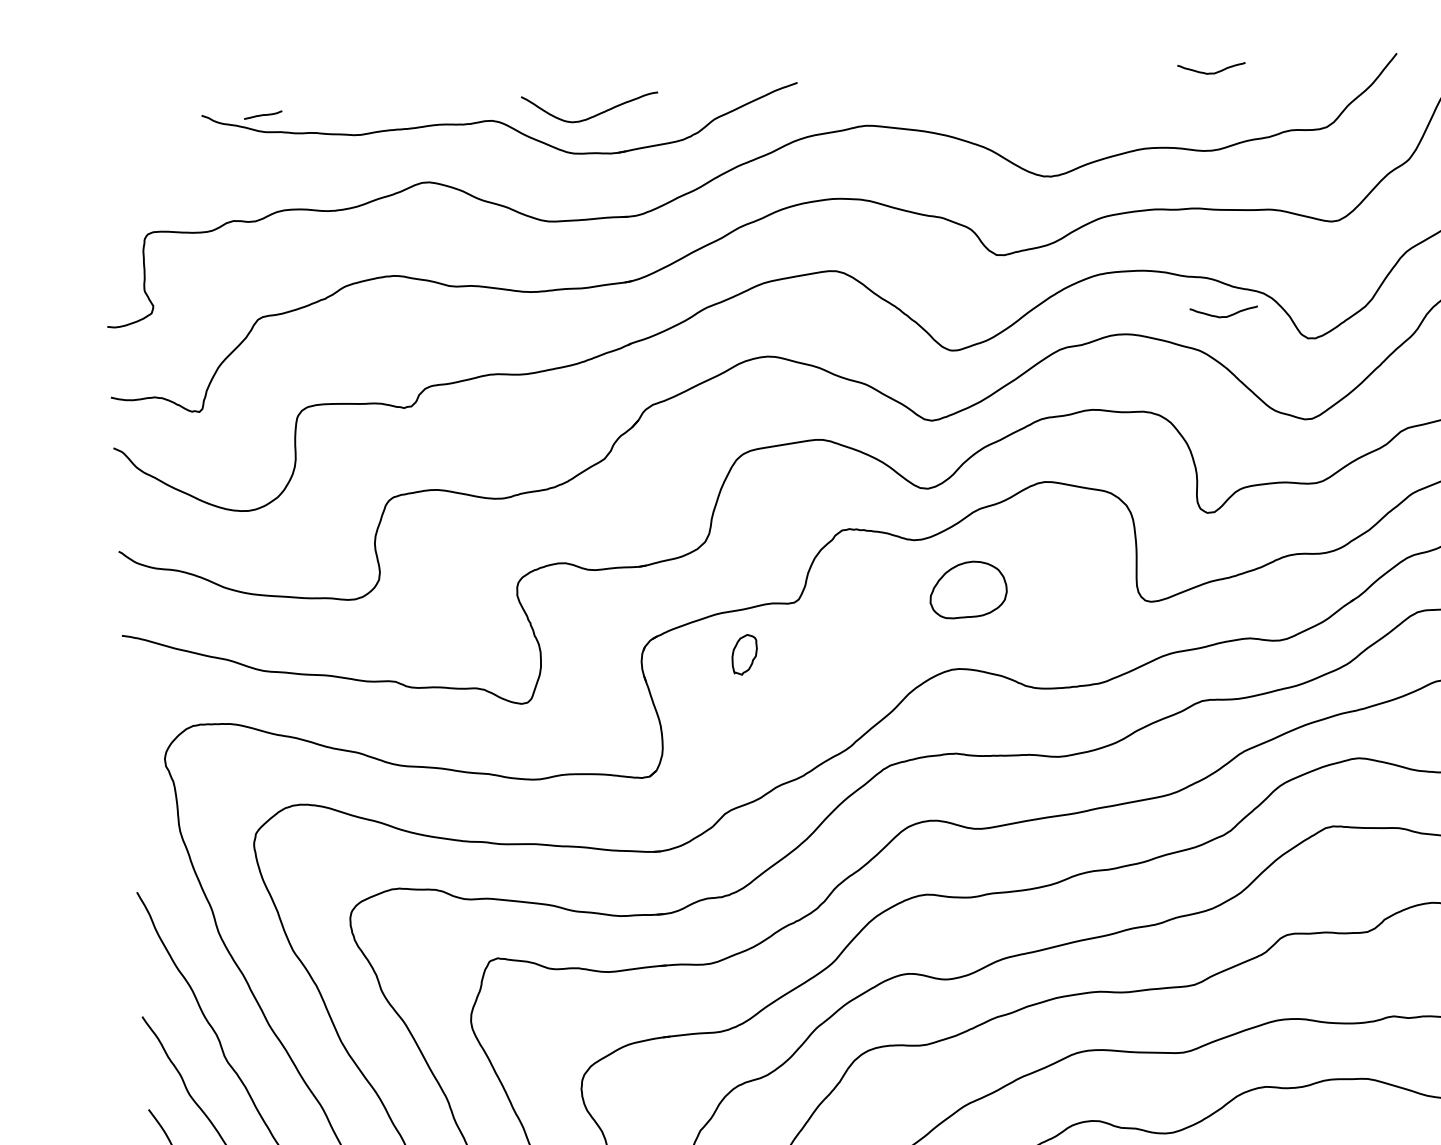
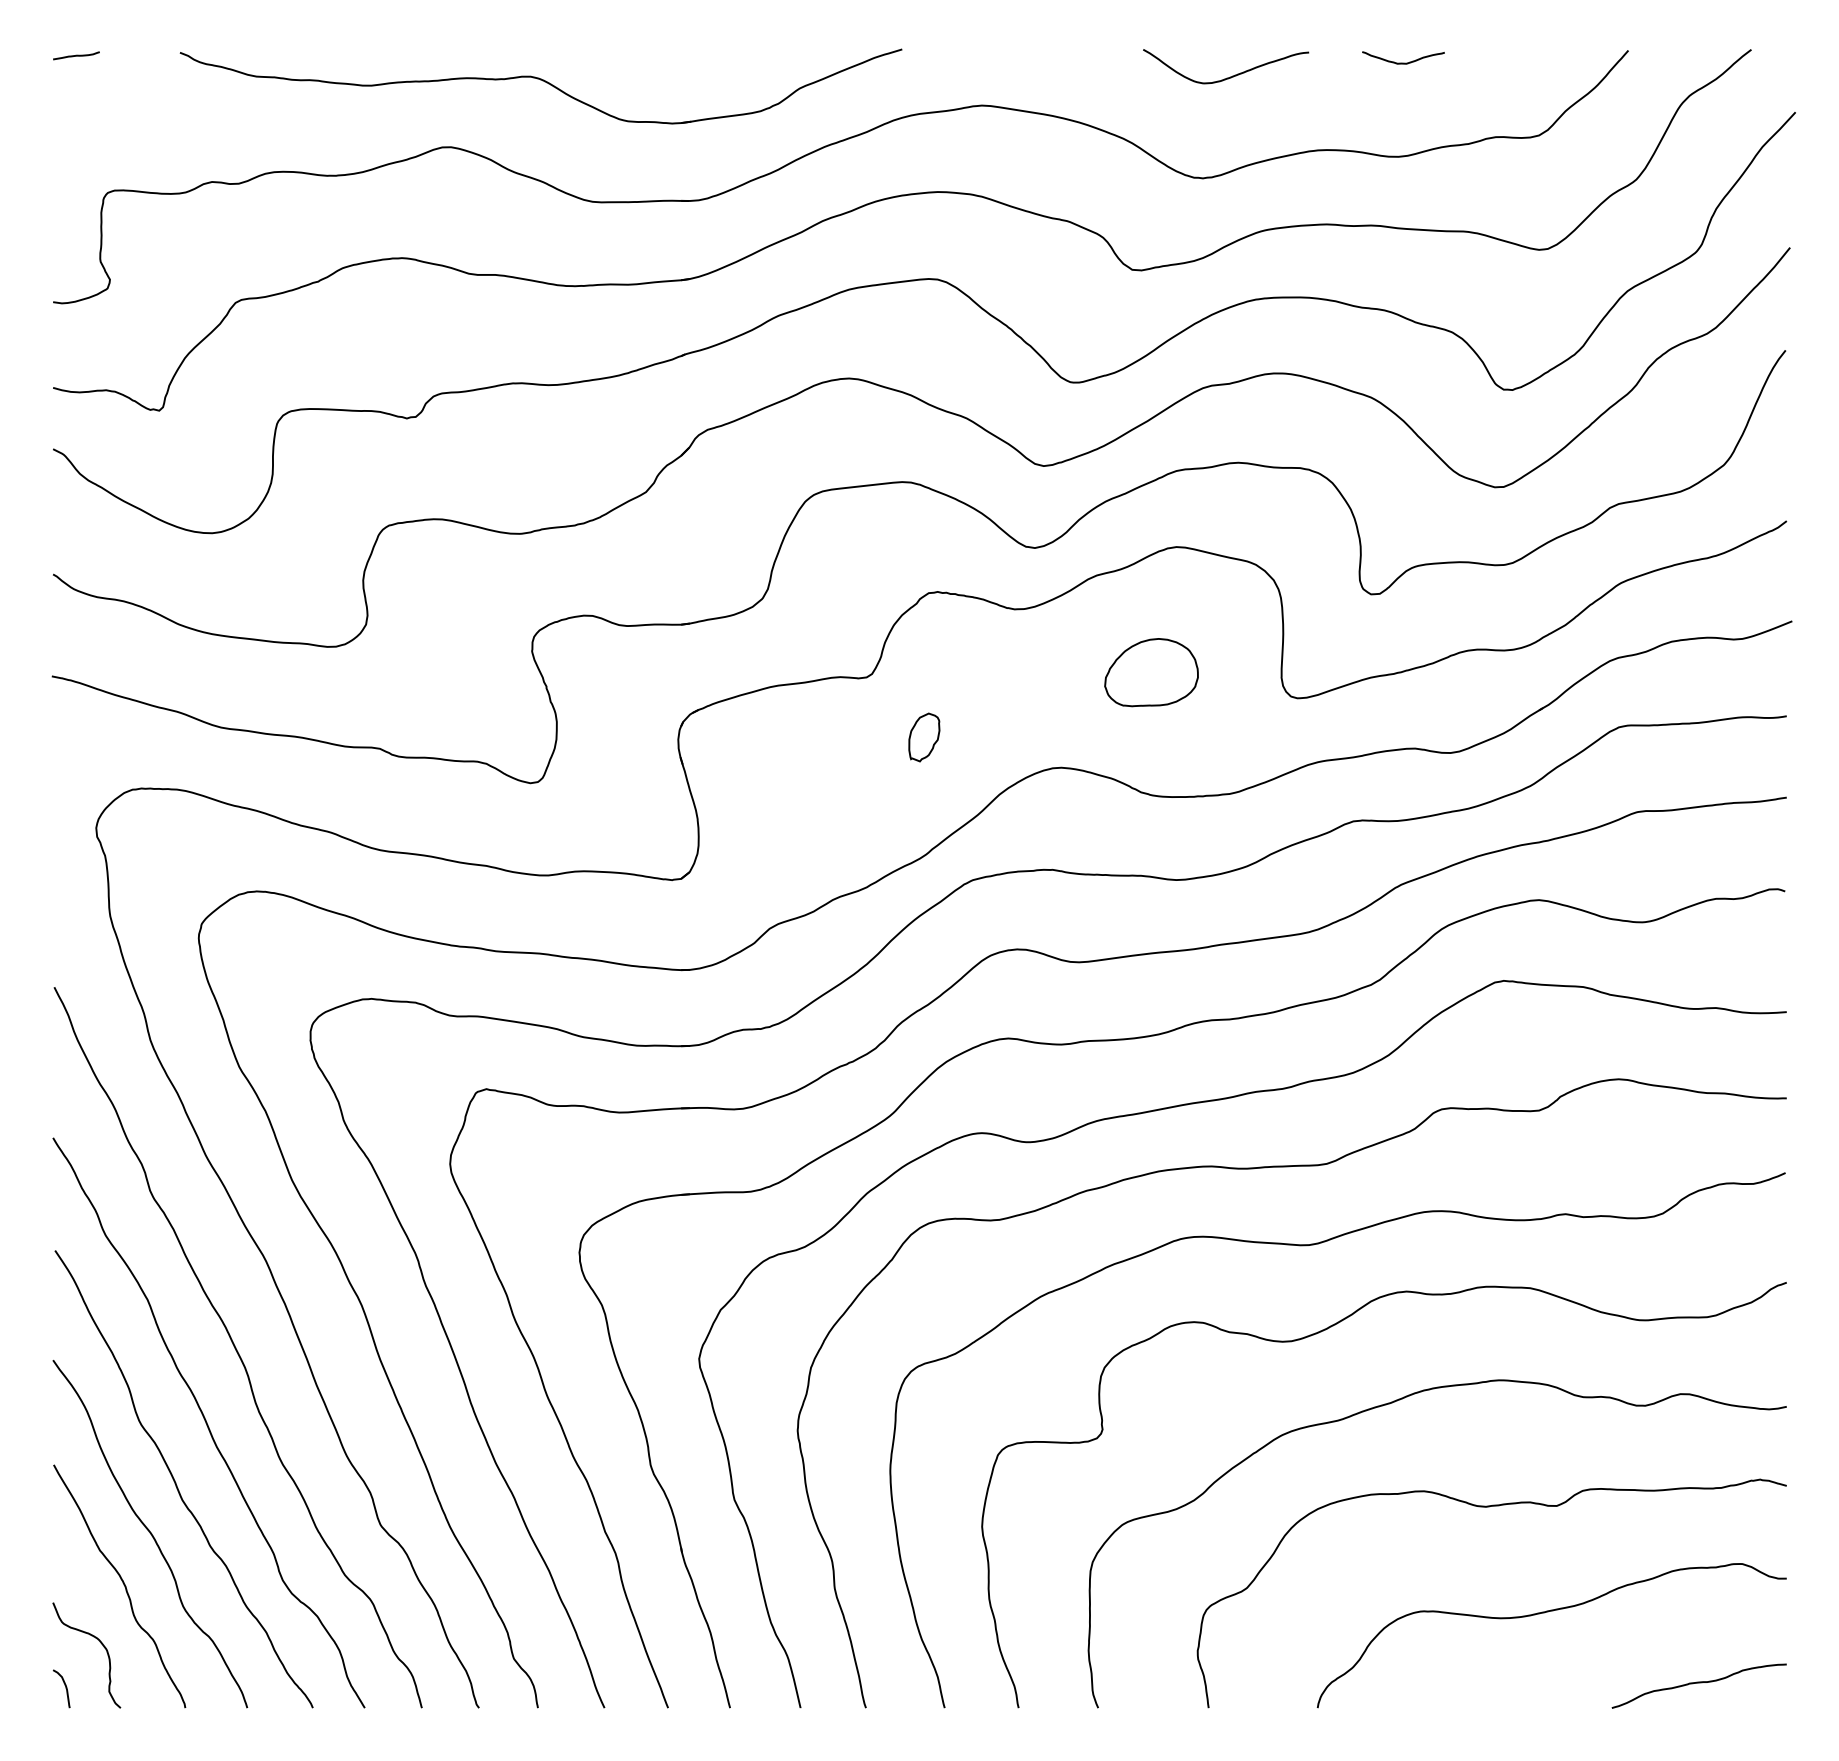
curve: (263, 114) -> (76, 55), moved
curve: (594, 115) -> (1230, 76), moved
curve: (1224, 316) -> (1403, 357), removed
part: (968, 589) -> (1151, 672), moved
part: (744, 654) -> (924, 737), moved

